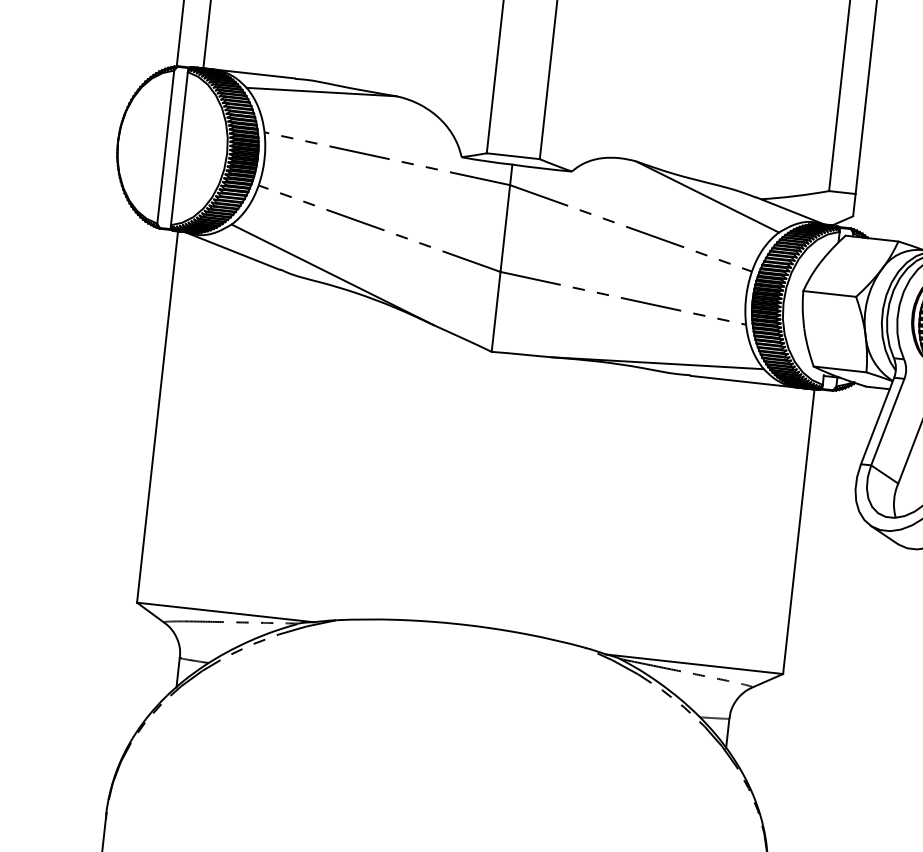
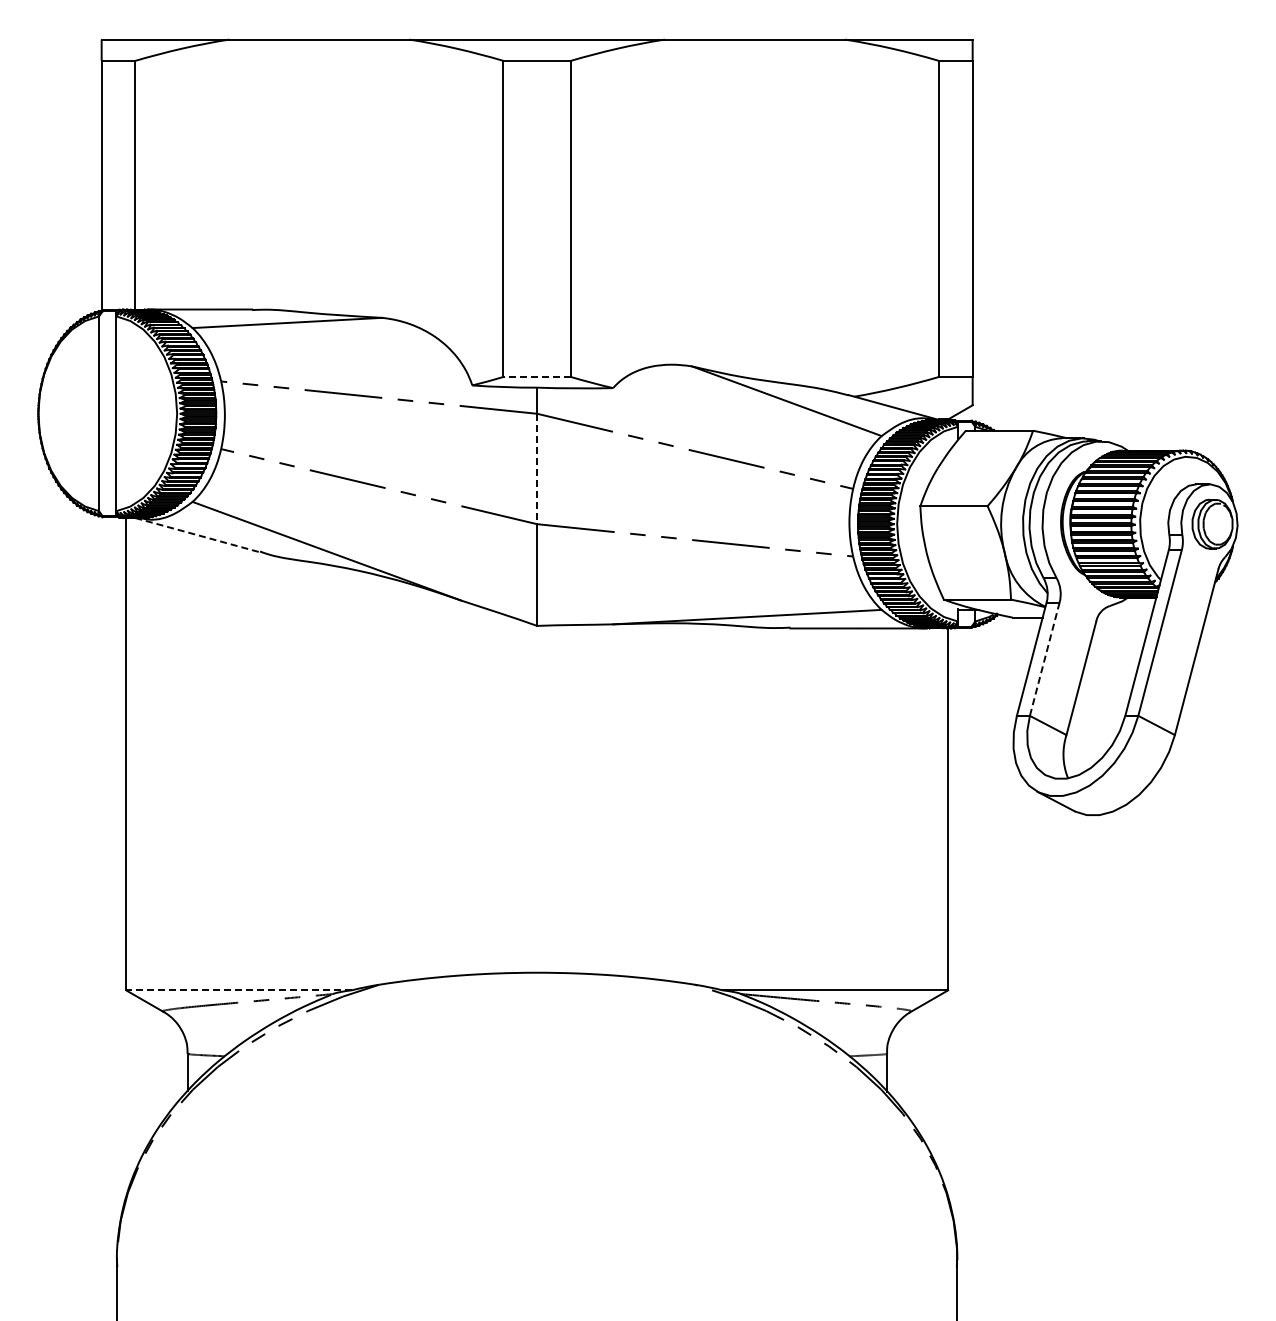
line: (513, 155) -> (537, 376), solid -> dashed
line: (505, 228) -> (537, 469), solid -> dashed
line: (232, 251) -> (197, 535), solid -> dashed
line: (887, 422) -> (1044, 659), solid -> dashed
line: (225, 612) -> (238, 990), solid -> dashed

